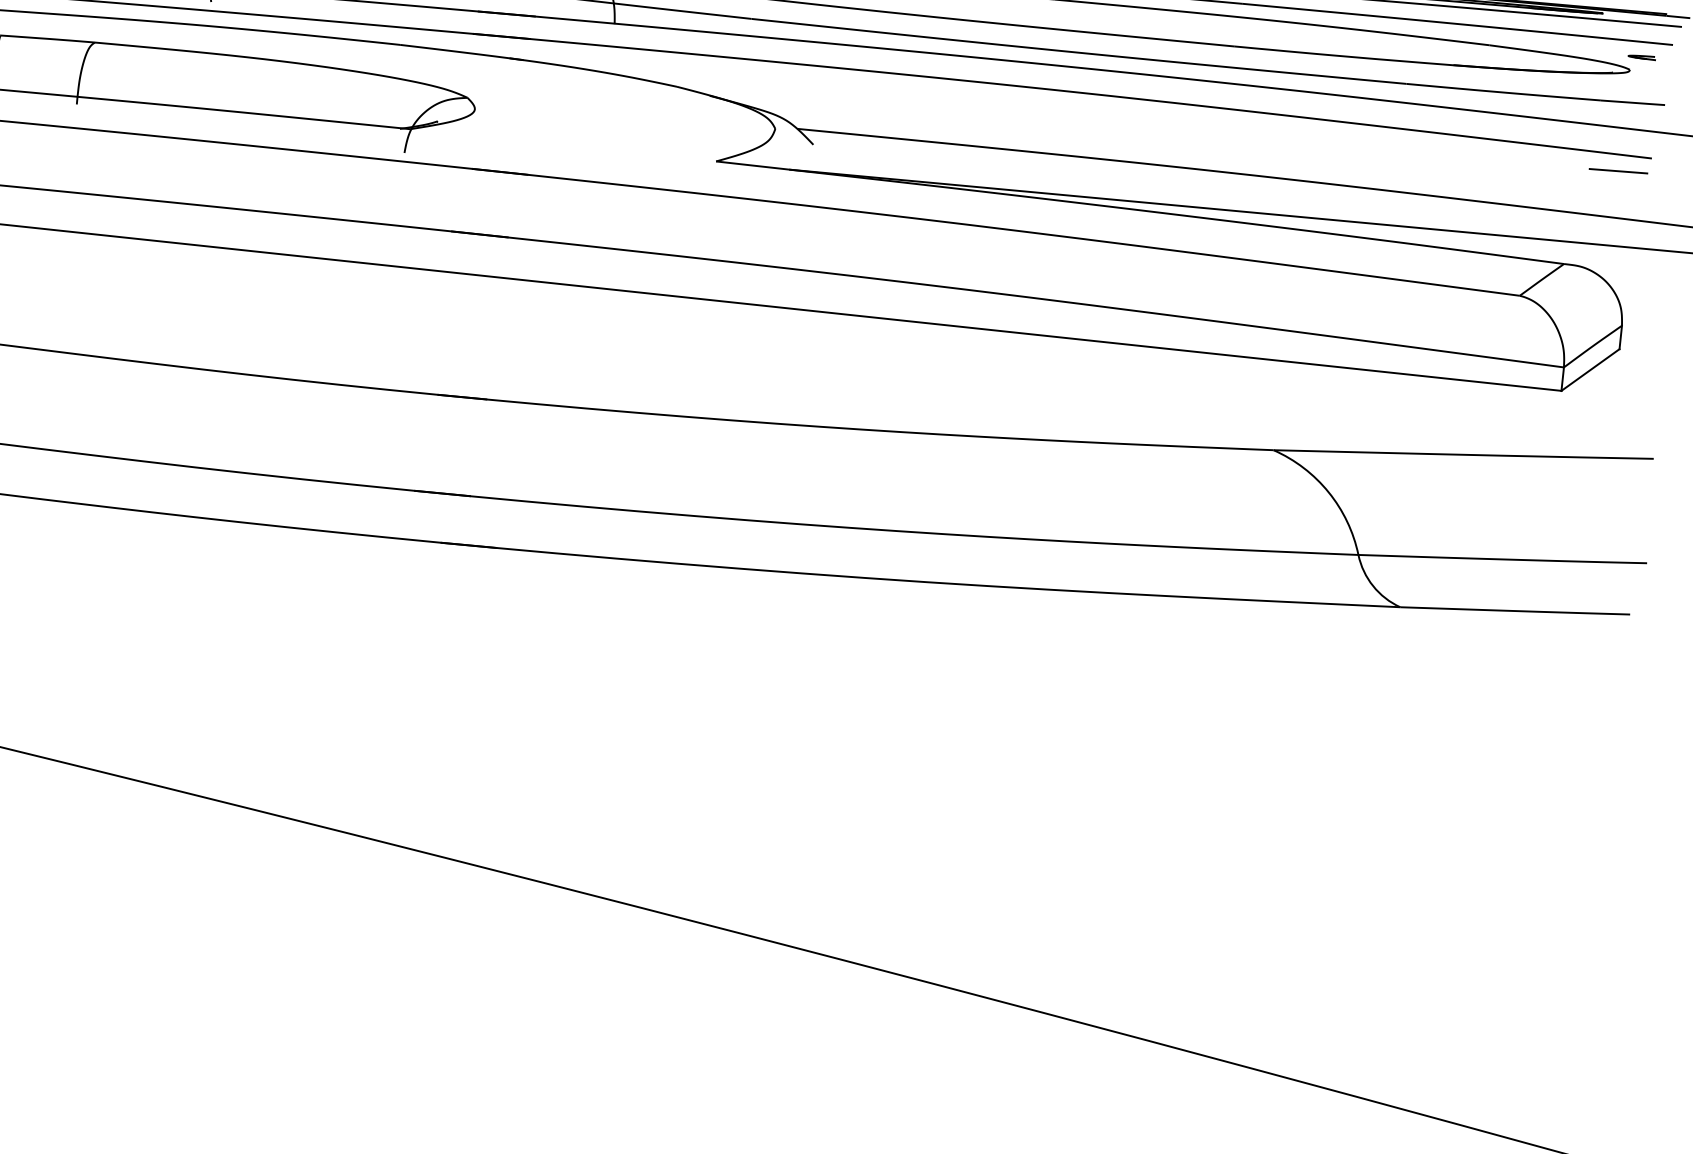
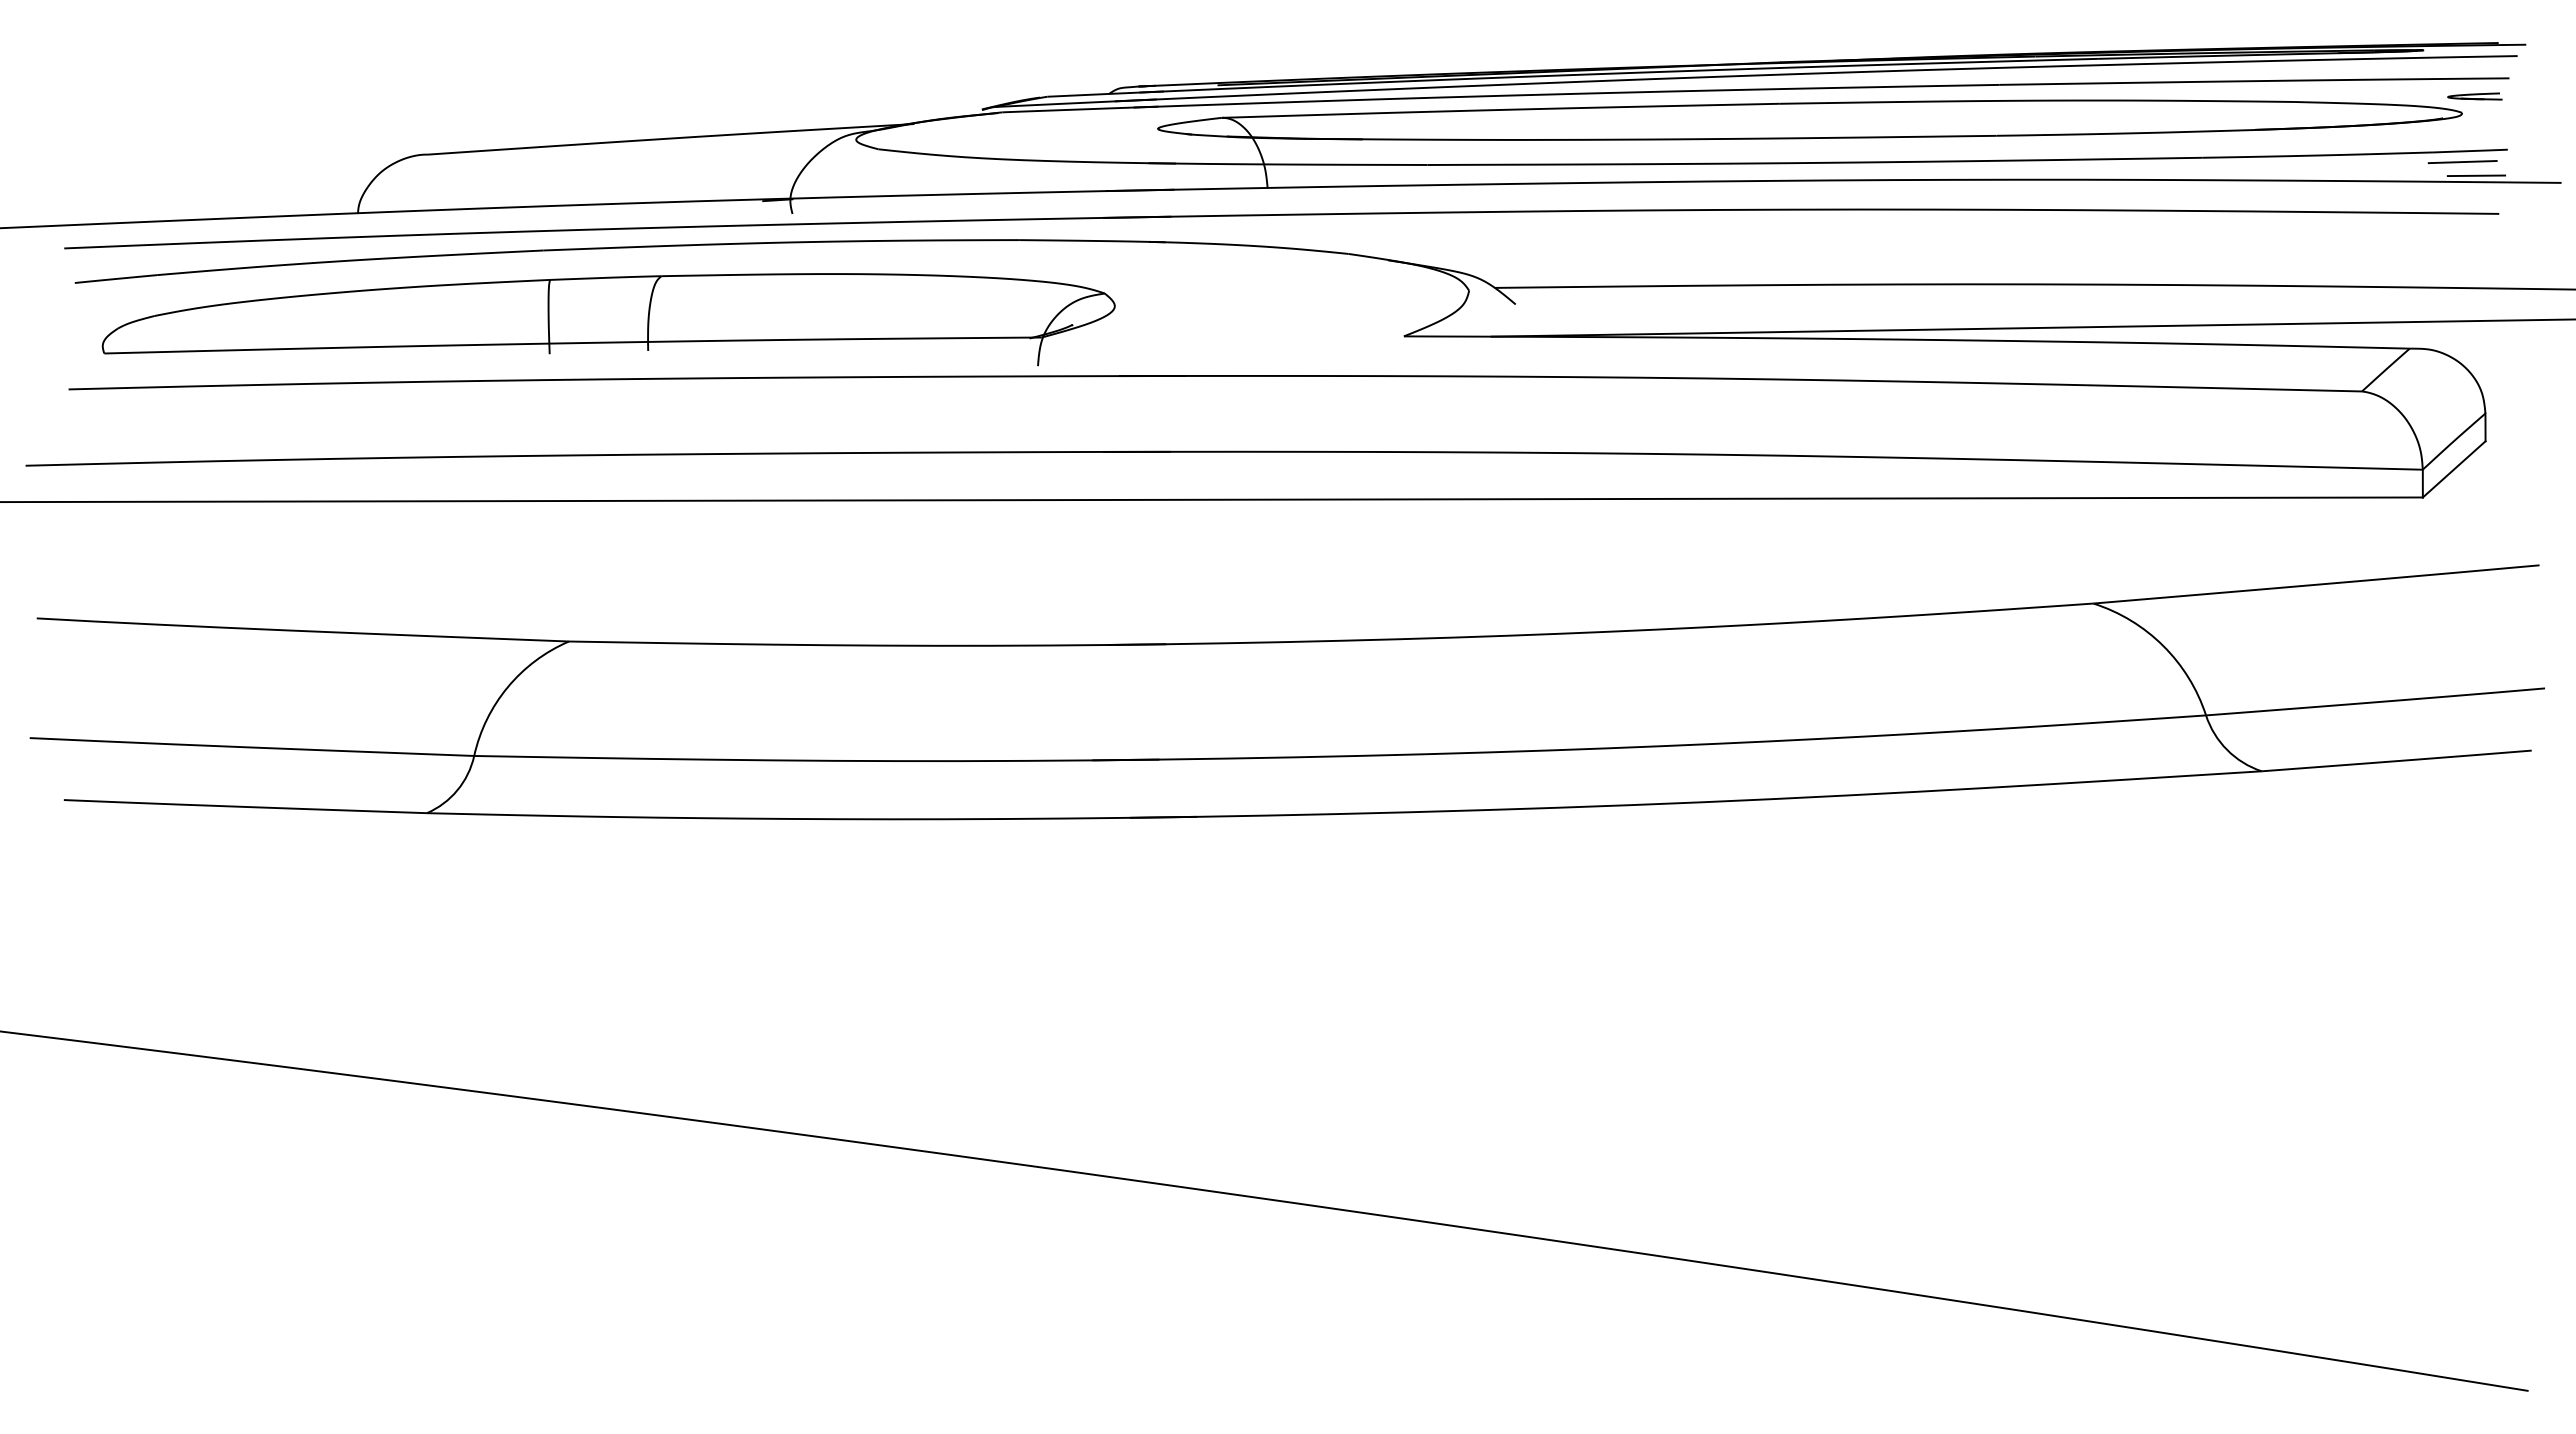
part: (1641, 57) -> (2474, 96), size x1.67
line: (1636, 123) -> (2476, 175), added
line: (1618, 170) -> (2462, 161), moved

